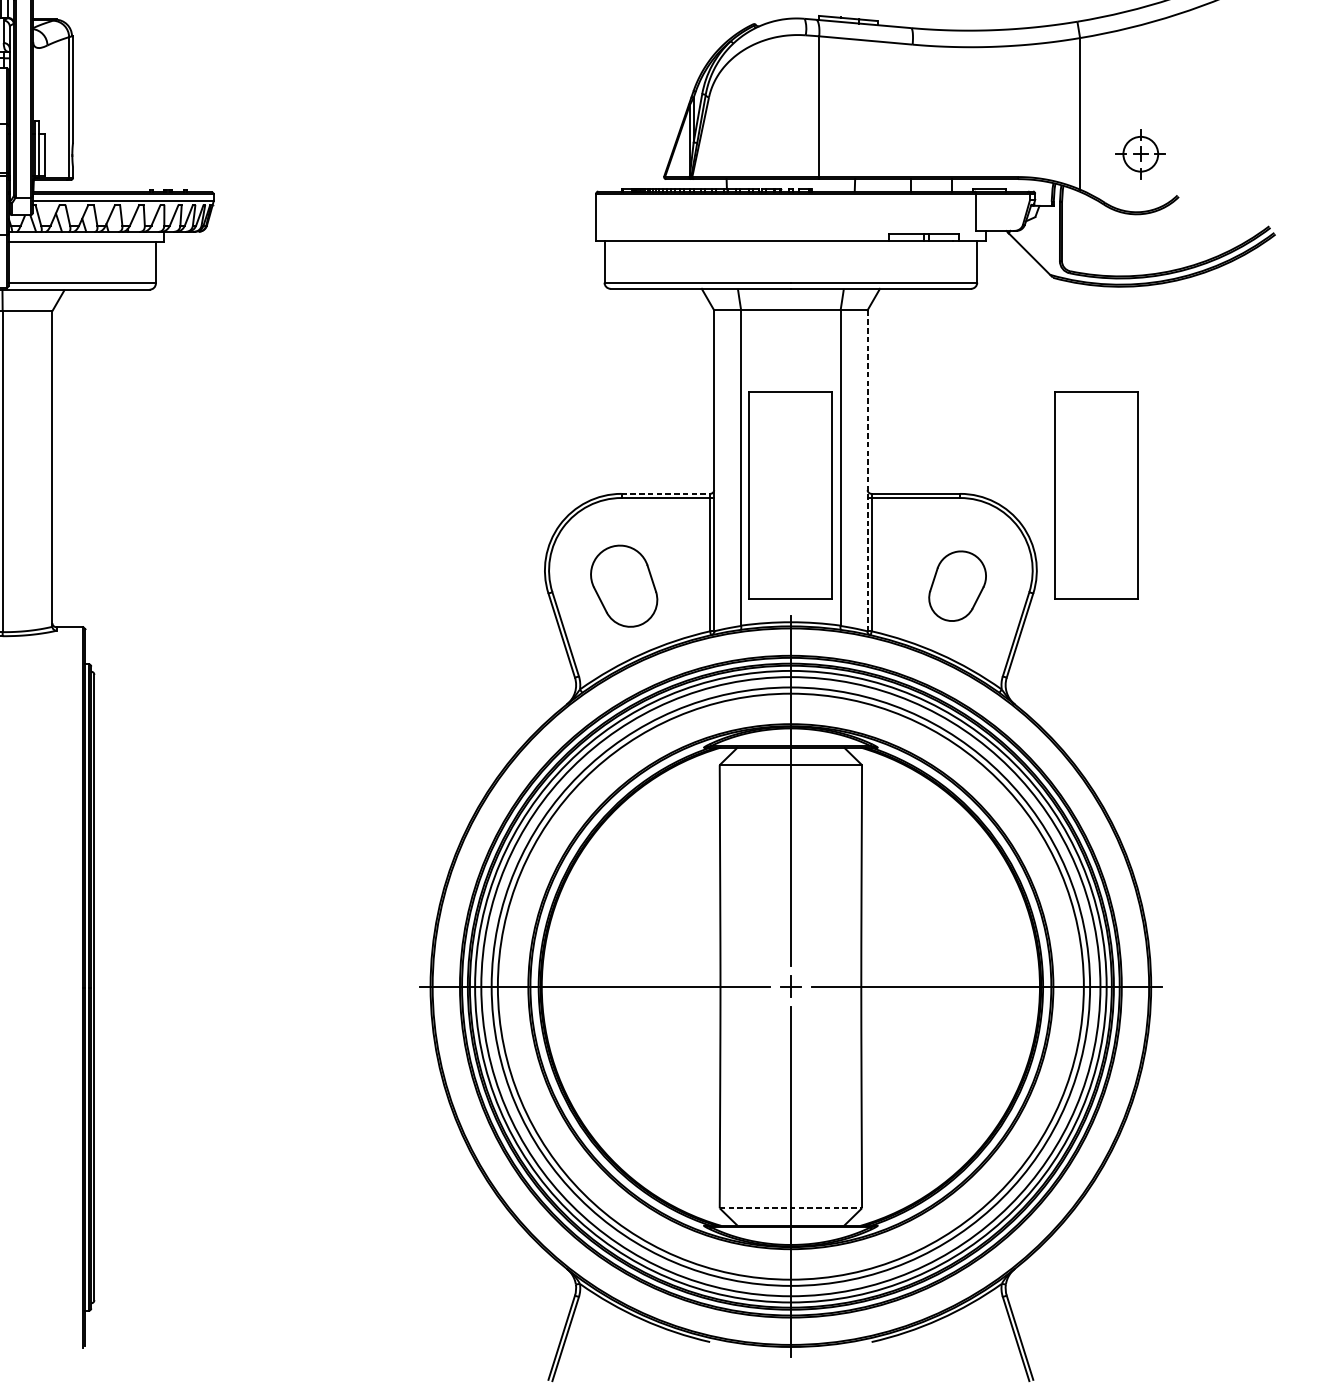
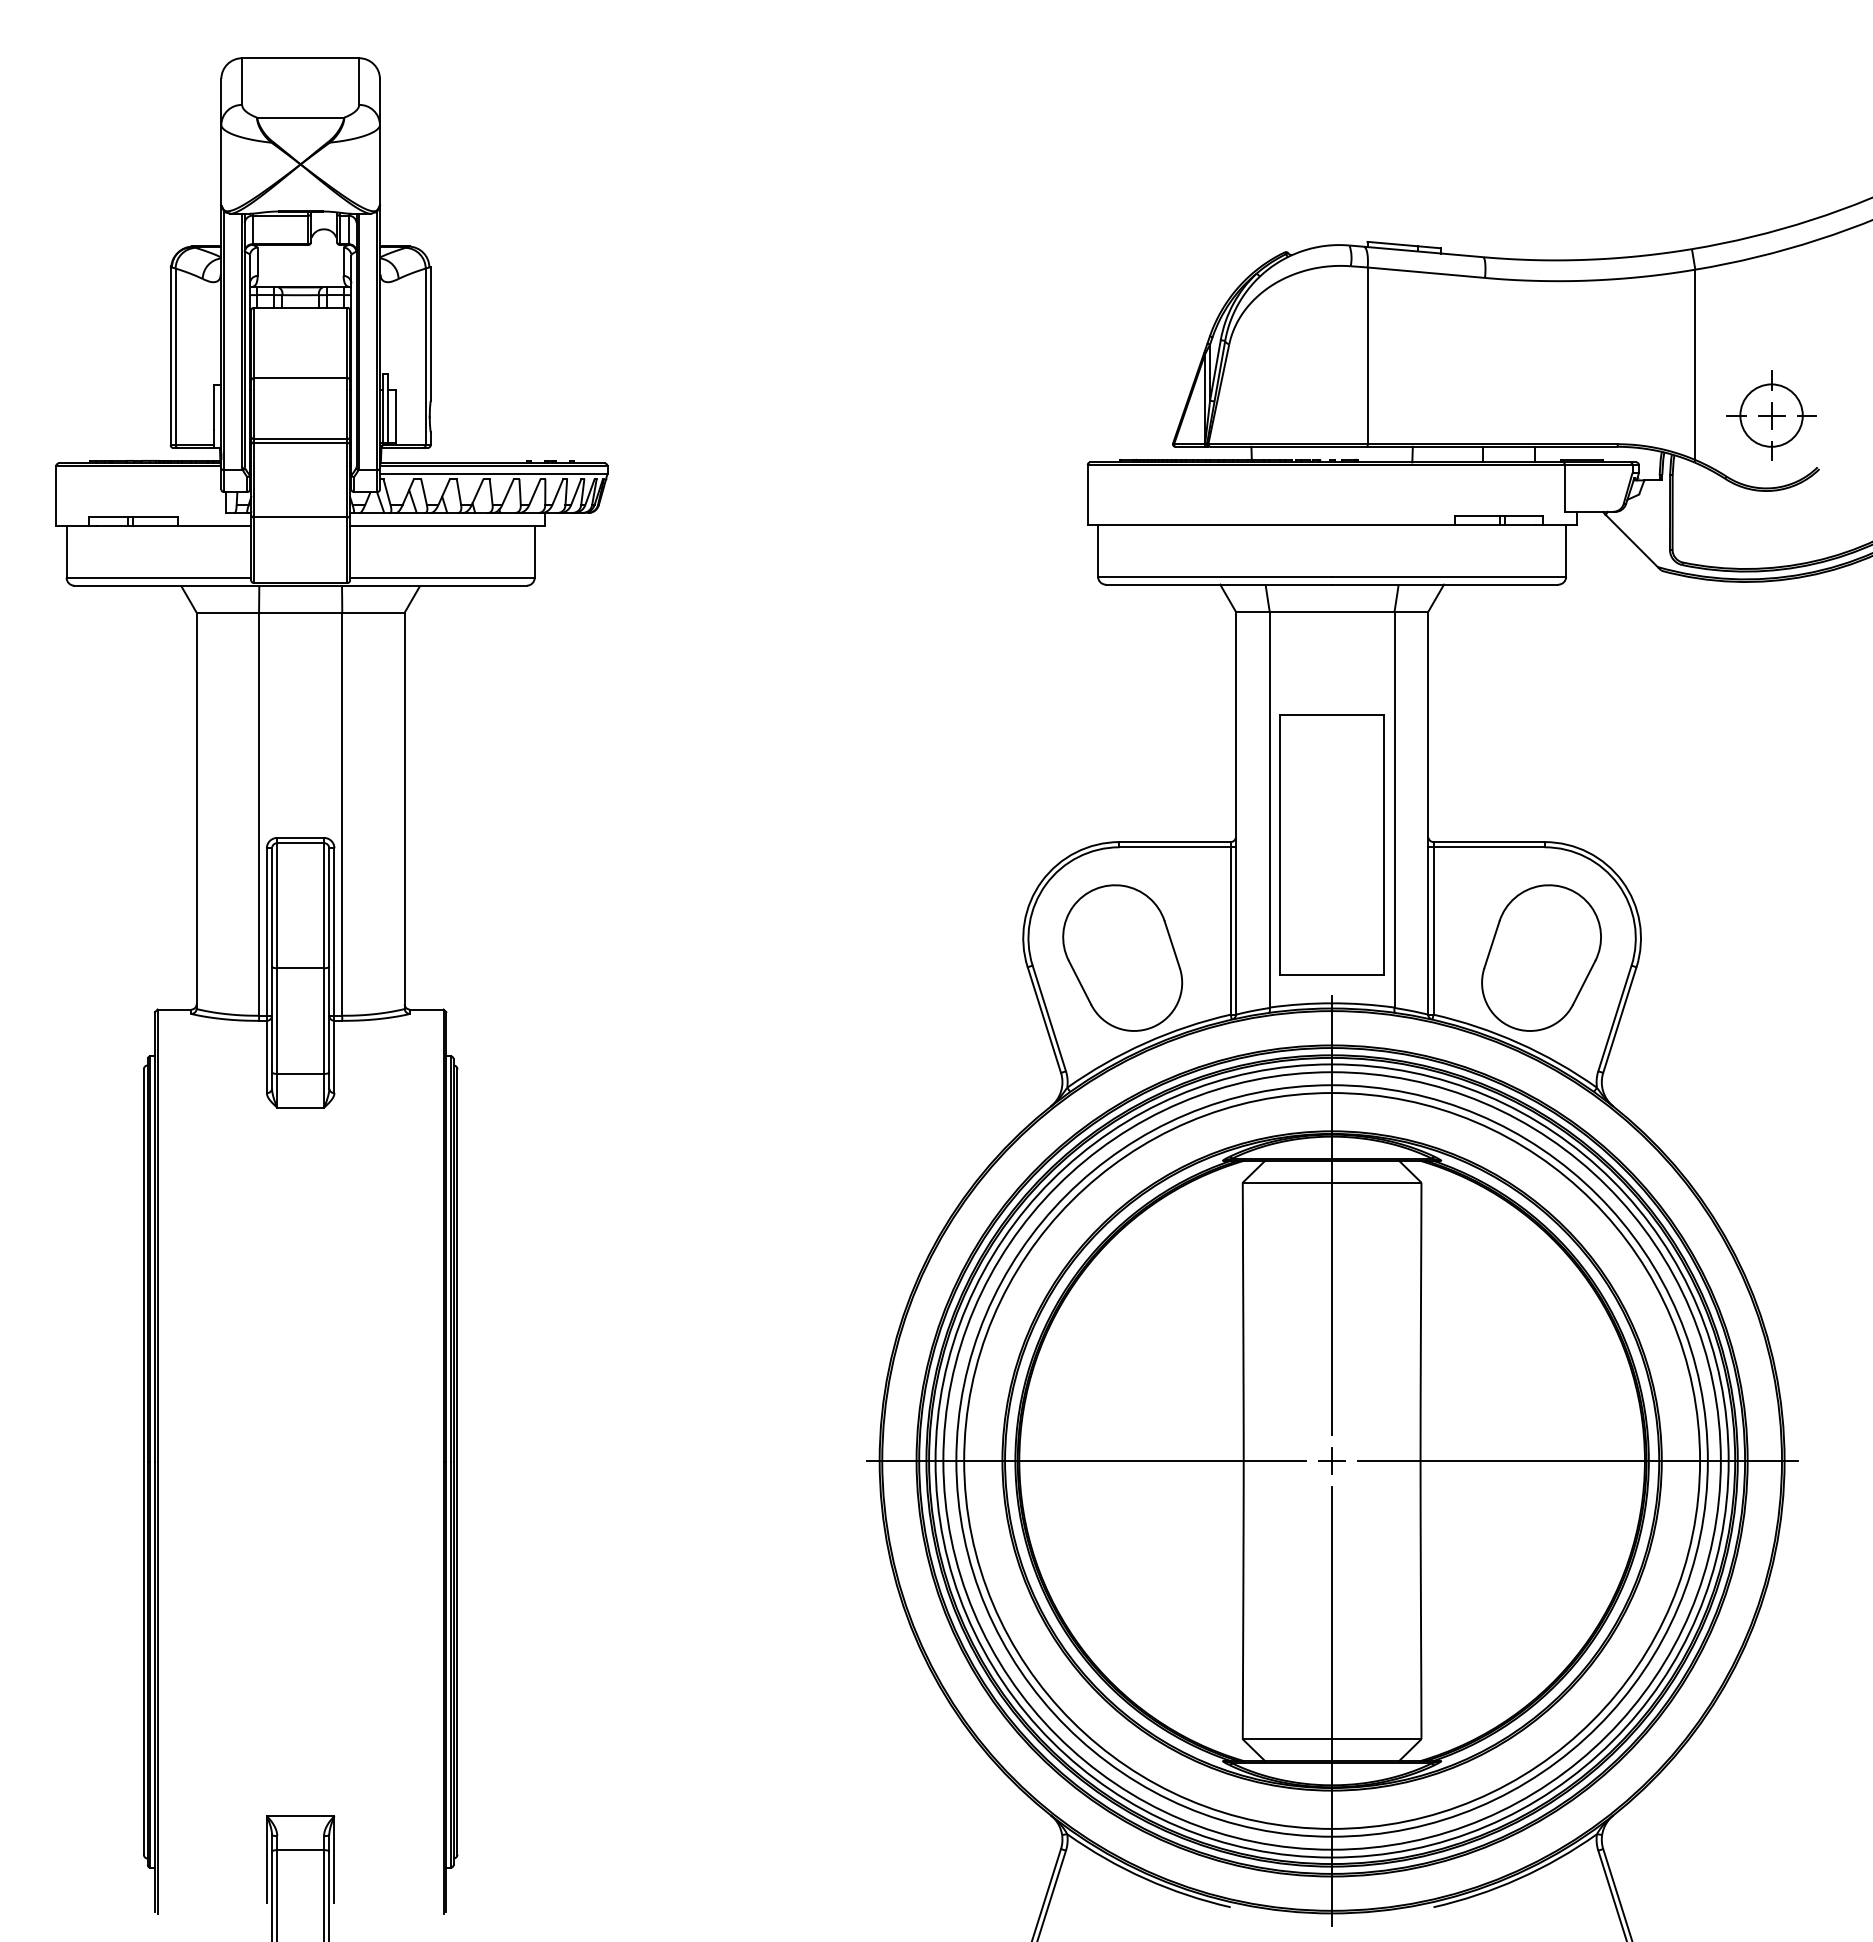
part: (1140, 154) -> (1771, 415), size x1.43
line: (867, 471) -> (1428, 813), dashed -> solid
line: (666, 494) -> (1175, 842), dashed -> solid
part: (1096, 495) -> (1715, 844), removed
part: (623, 585) -> (1122, 957), size x1.43
part: (957, 585) -> (1541, 957), size x1.67
line: (791, 1208) -> (1332, 1739), dashed -> solid

